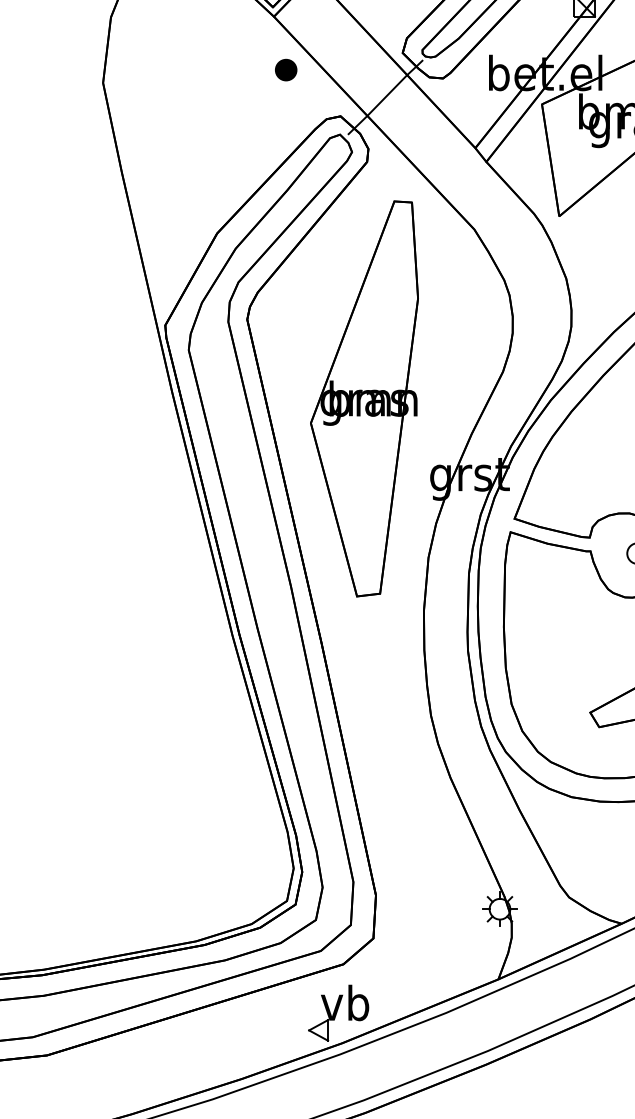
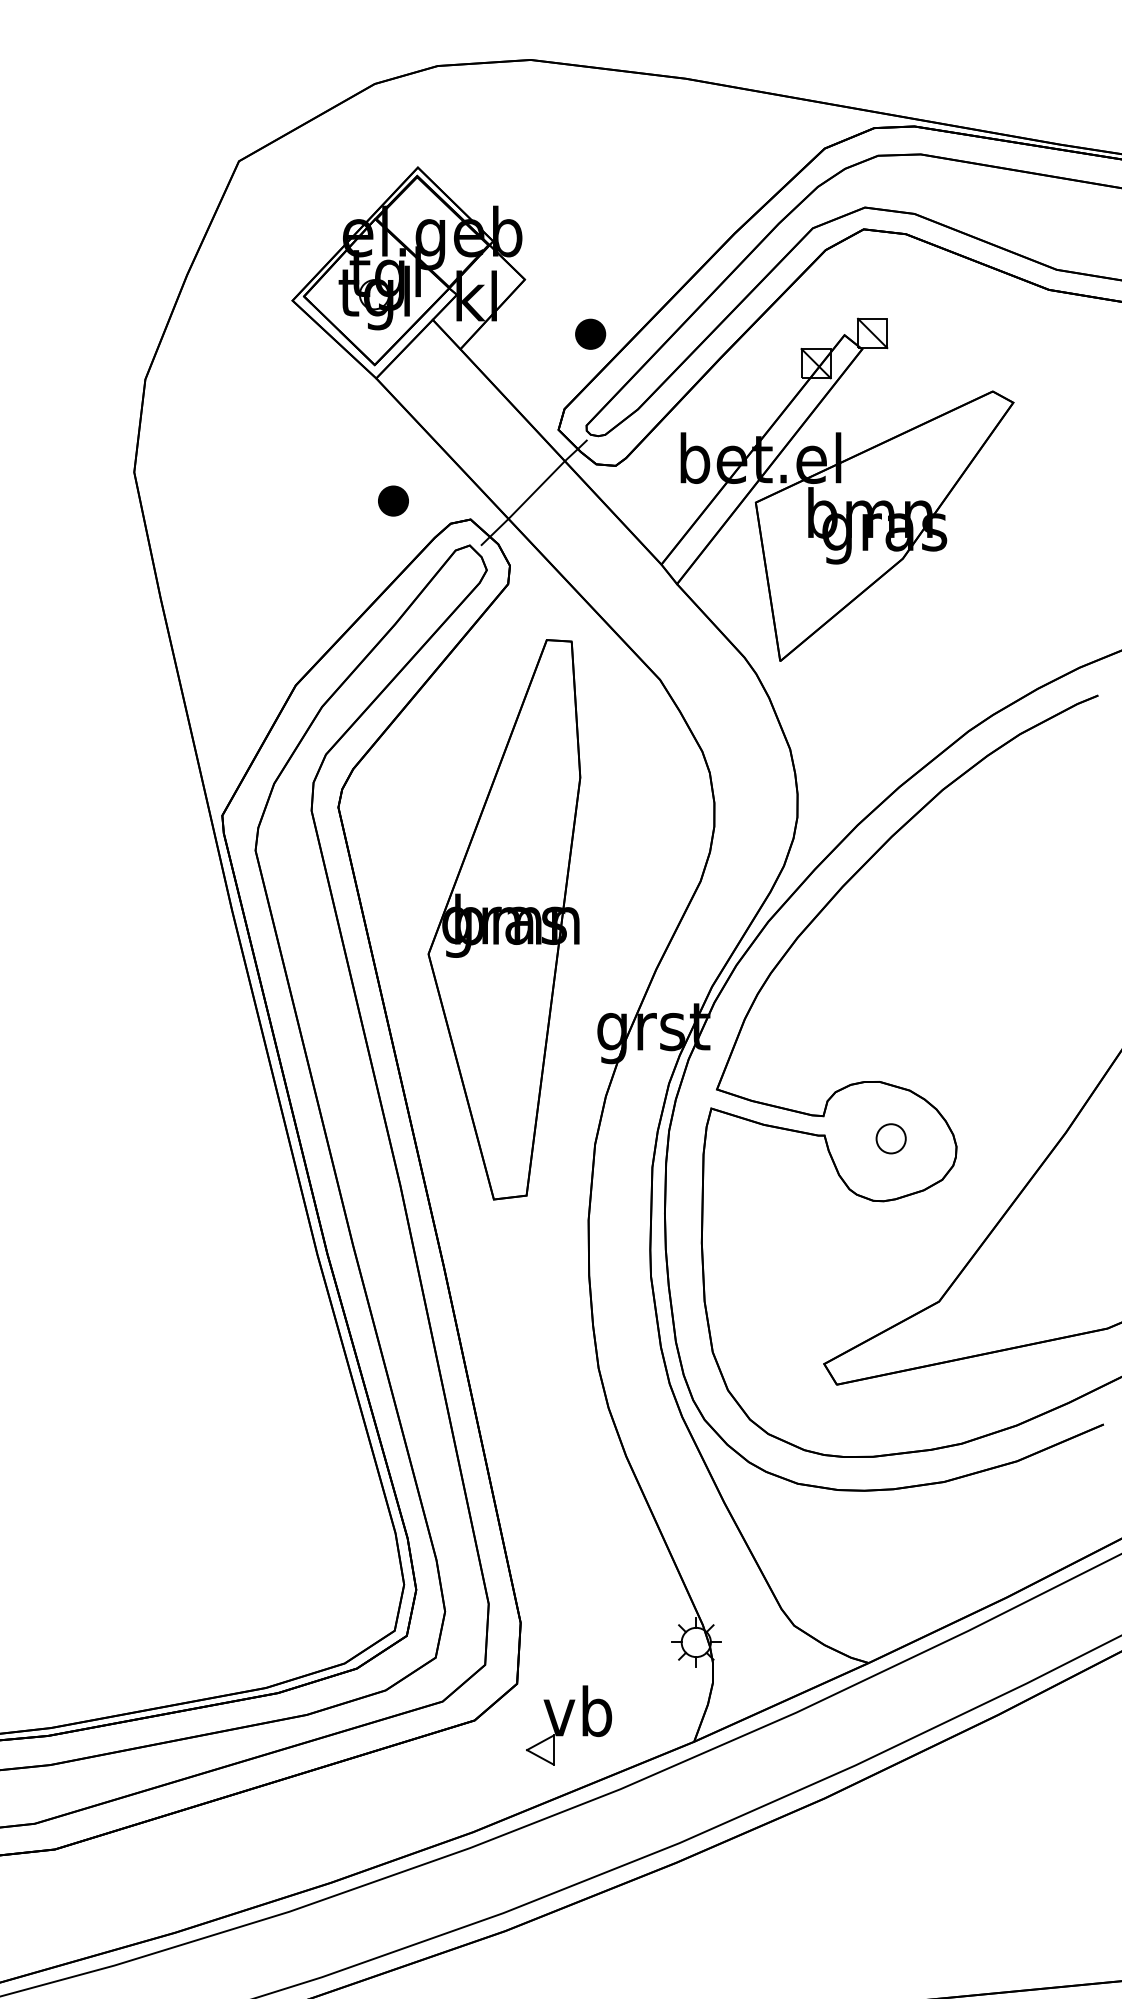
part: (286, 69) -> (393, 500), moved
part: (339, 1013) -> (569, 1725), moved

